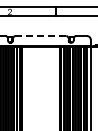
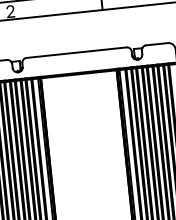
line: (40, 36) -> (75, 53), dashed -> solid

